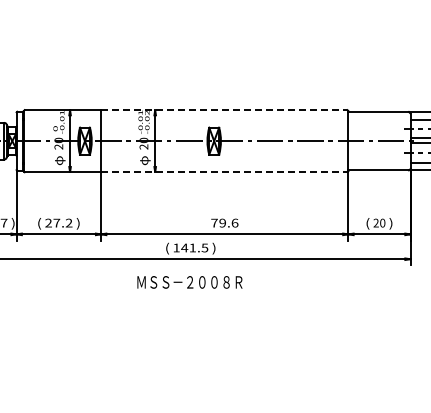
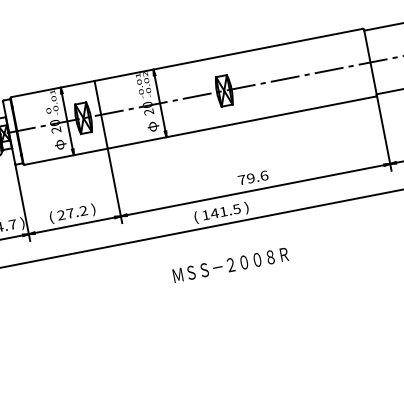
line: (224, 110) -> (229, 55), dashed -> solid
line: (224, 172) -> (242, 122), dashed -> solid
text: (189, 282) -> (230, 265), moved

